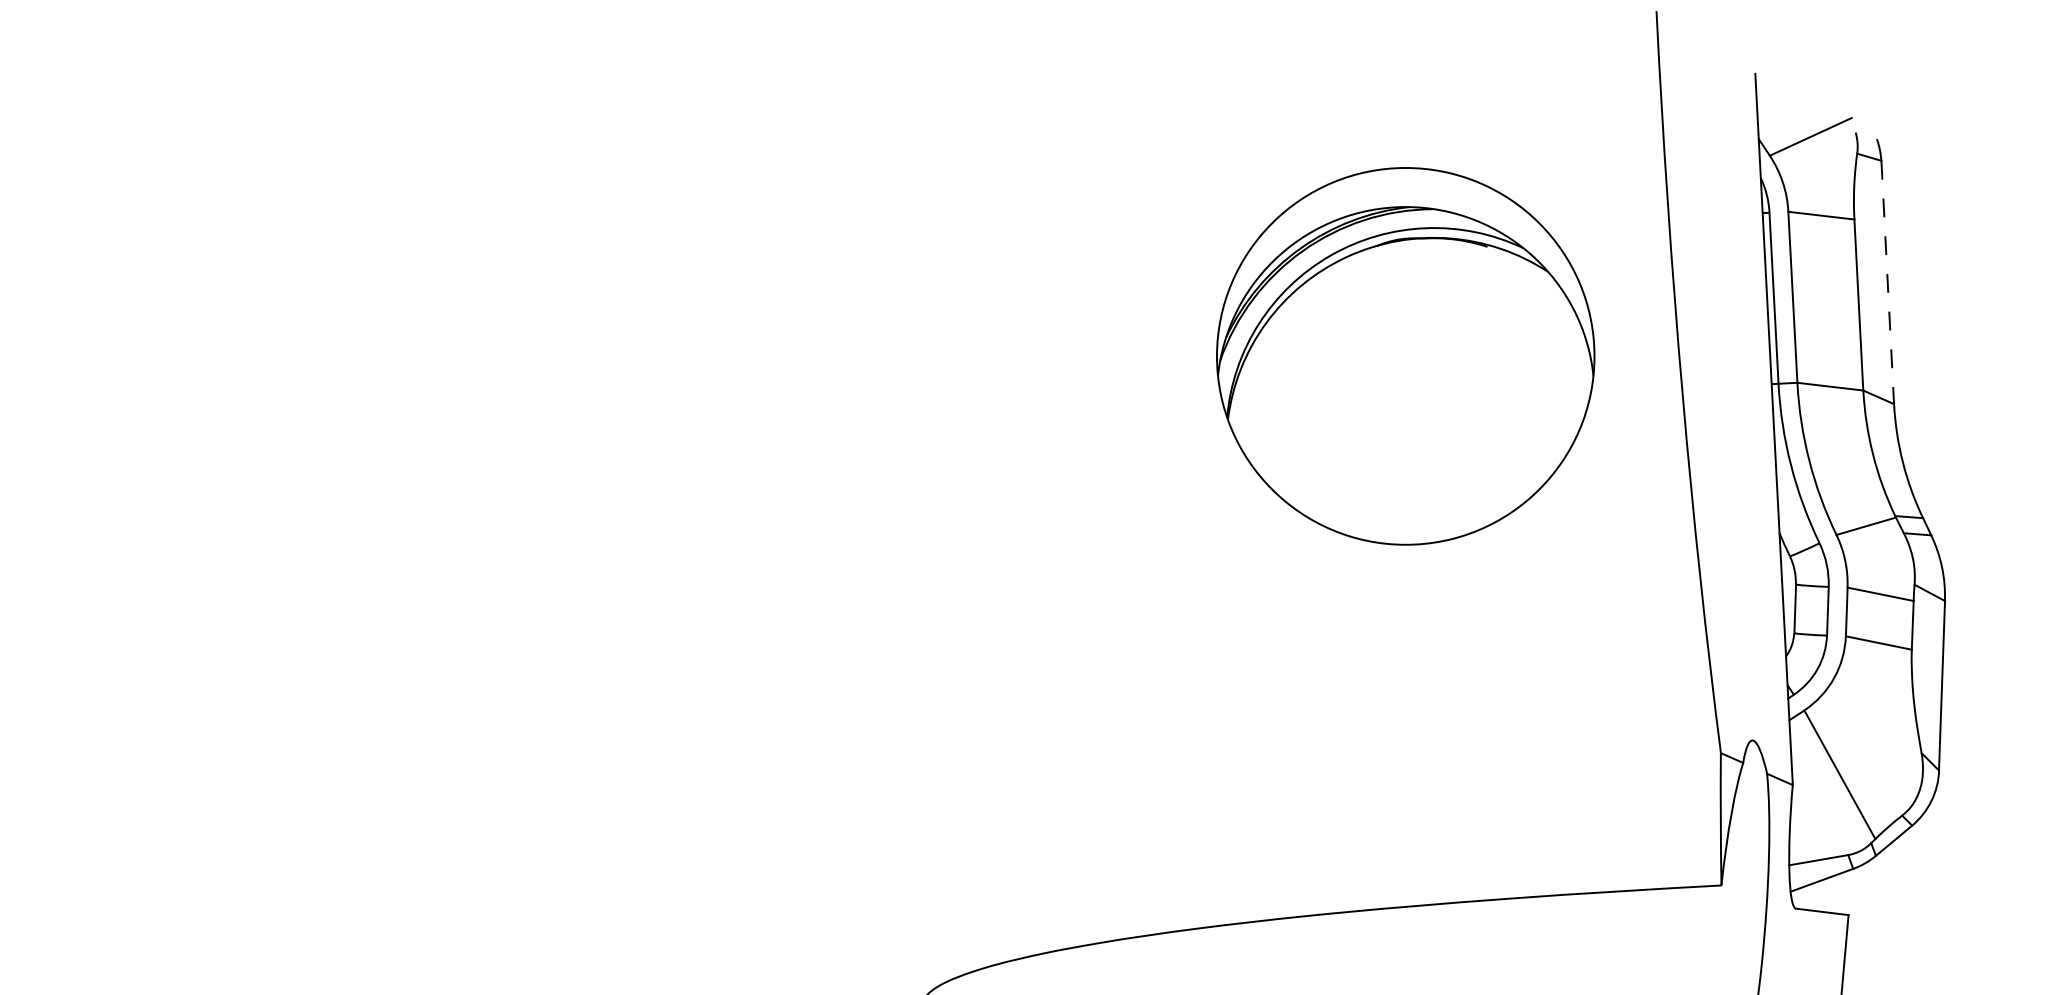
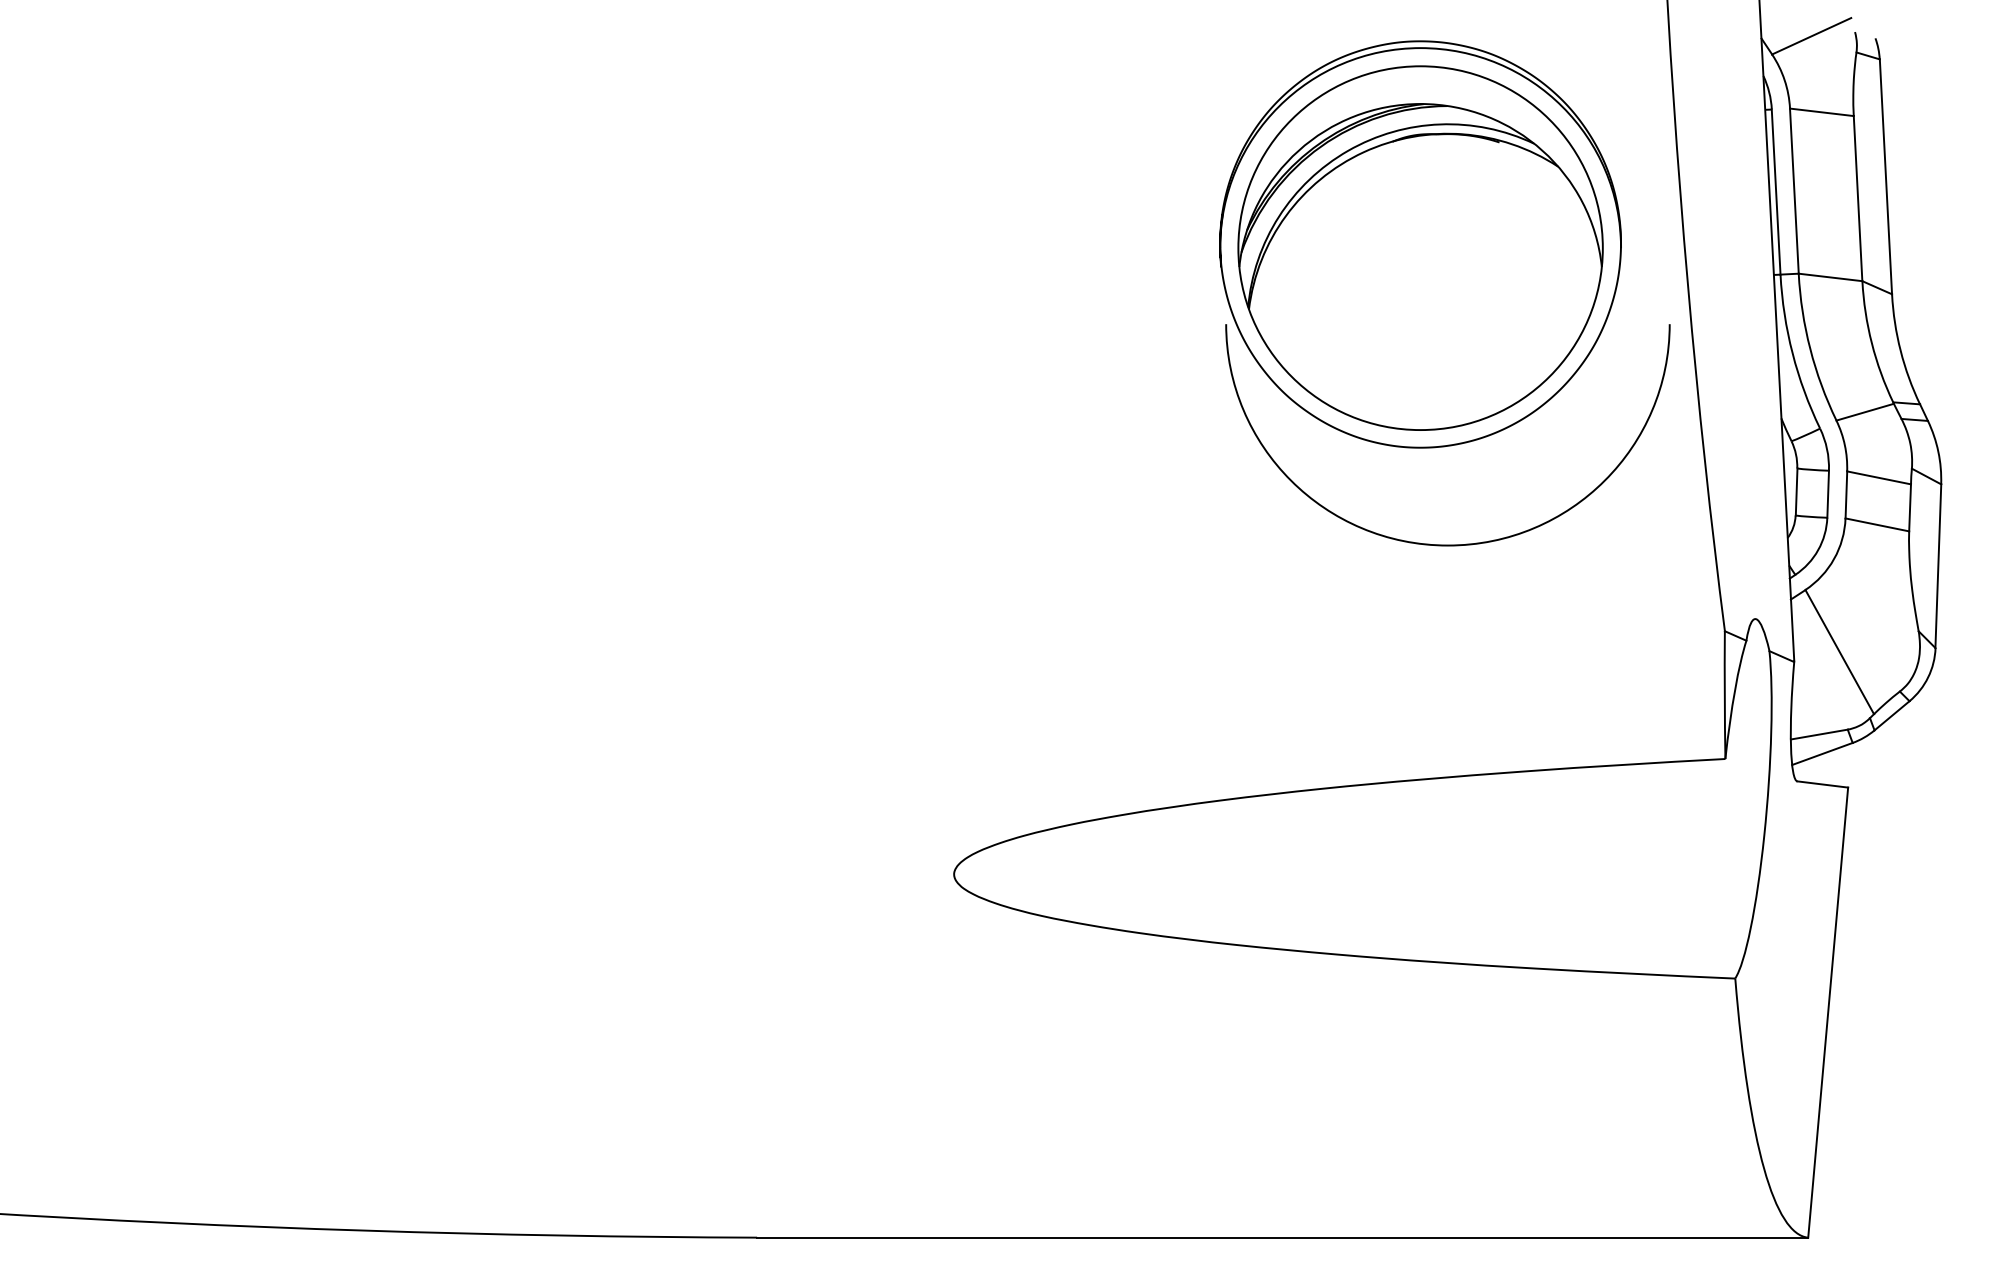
line: (1887, 282) -> (1885, 176), dashed -> solid
part: (1430, 403) -> (1444, 293), added

